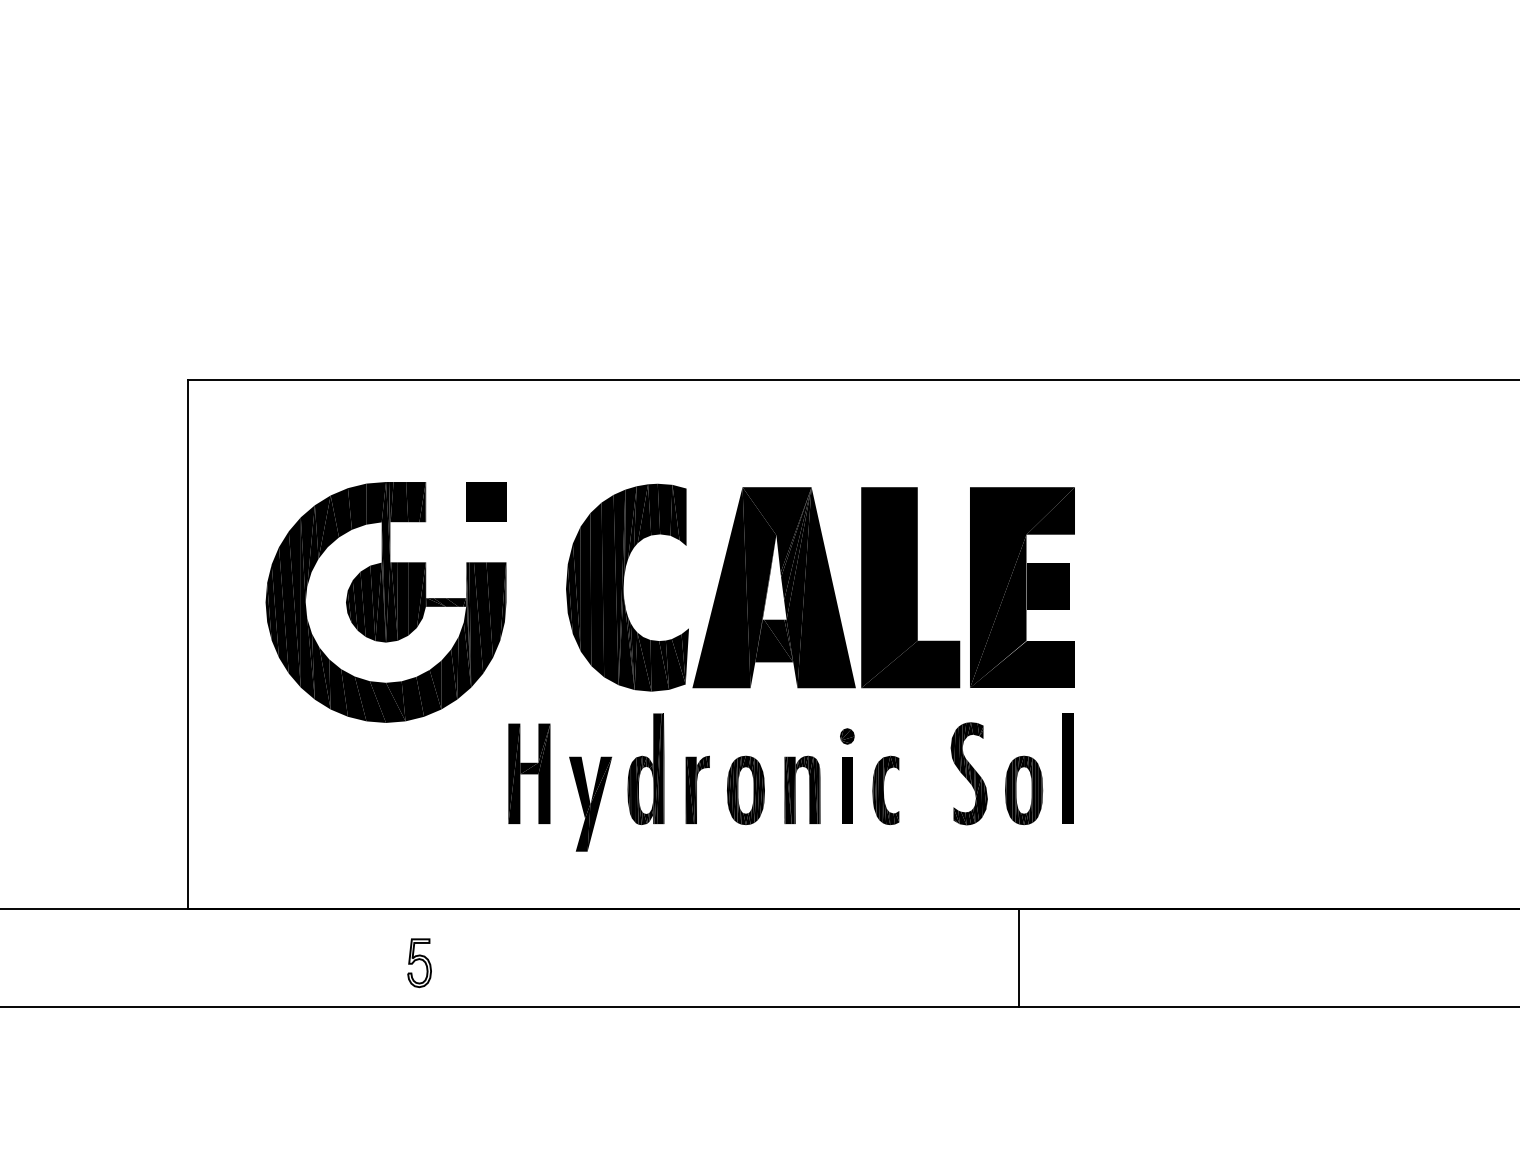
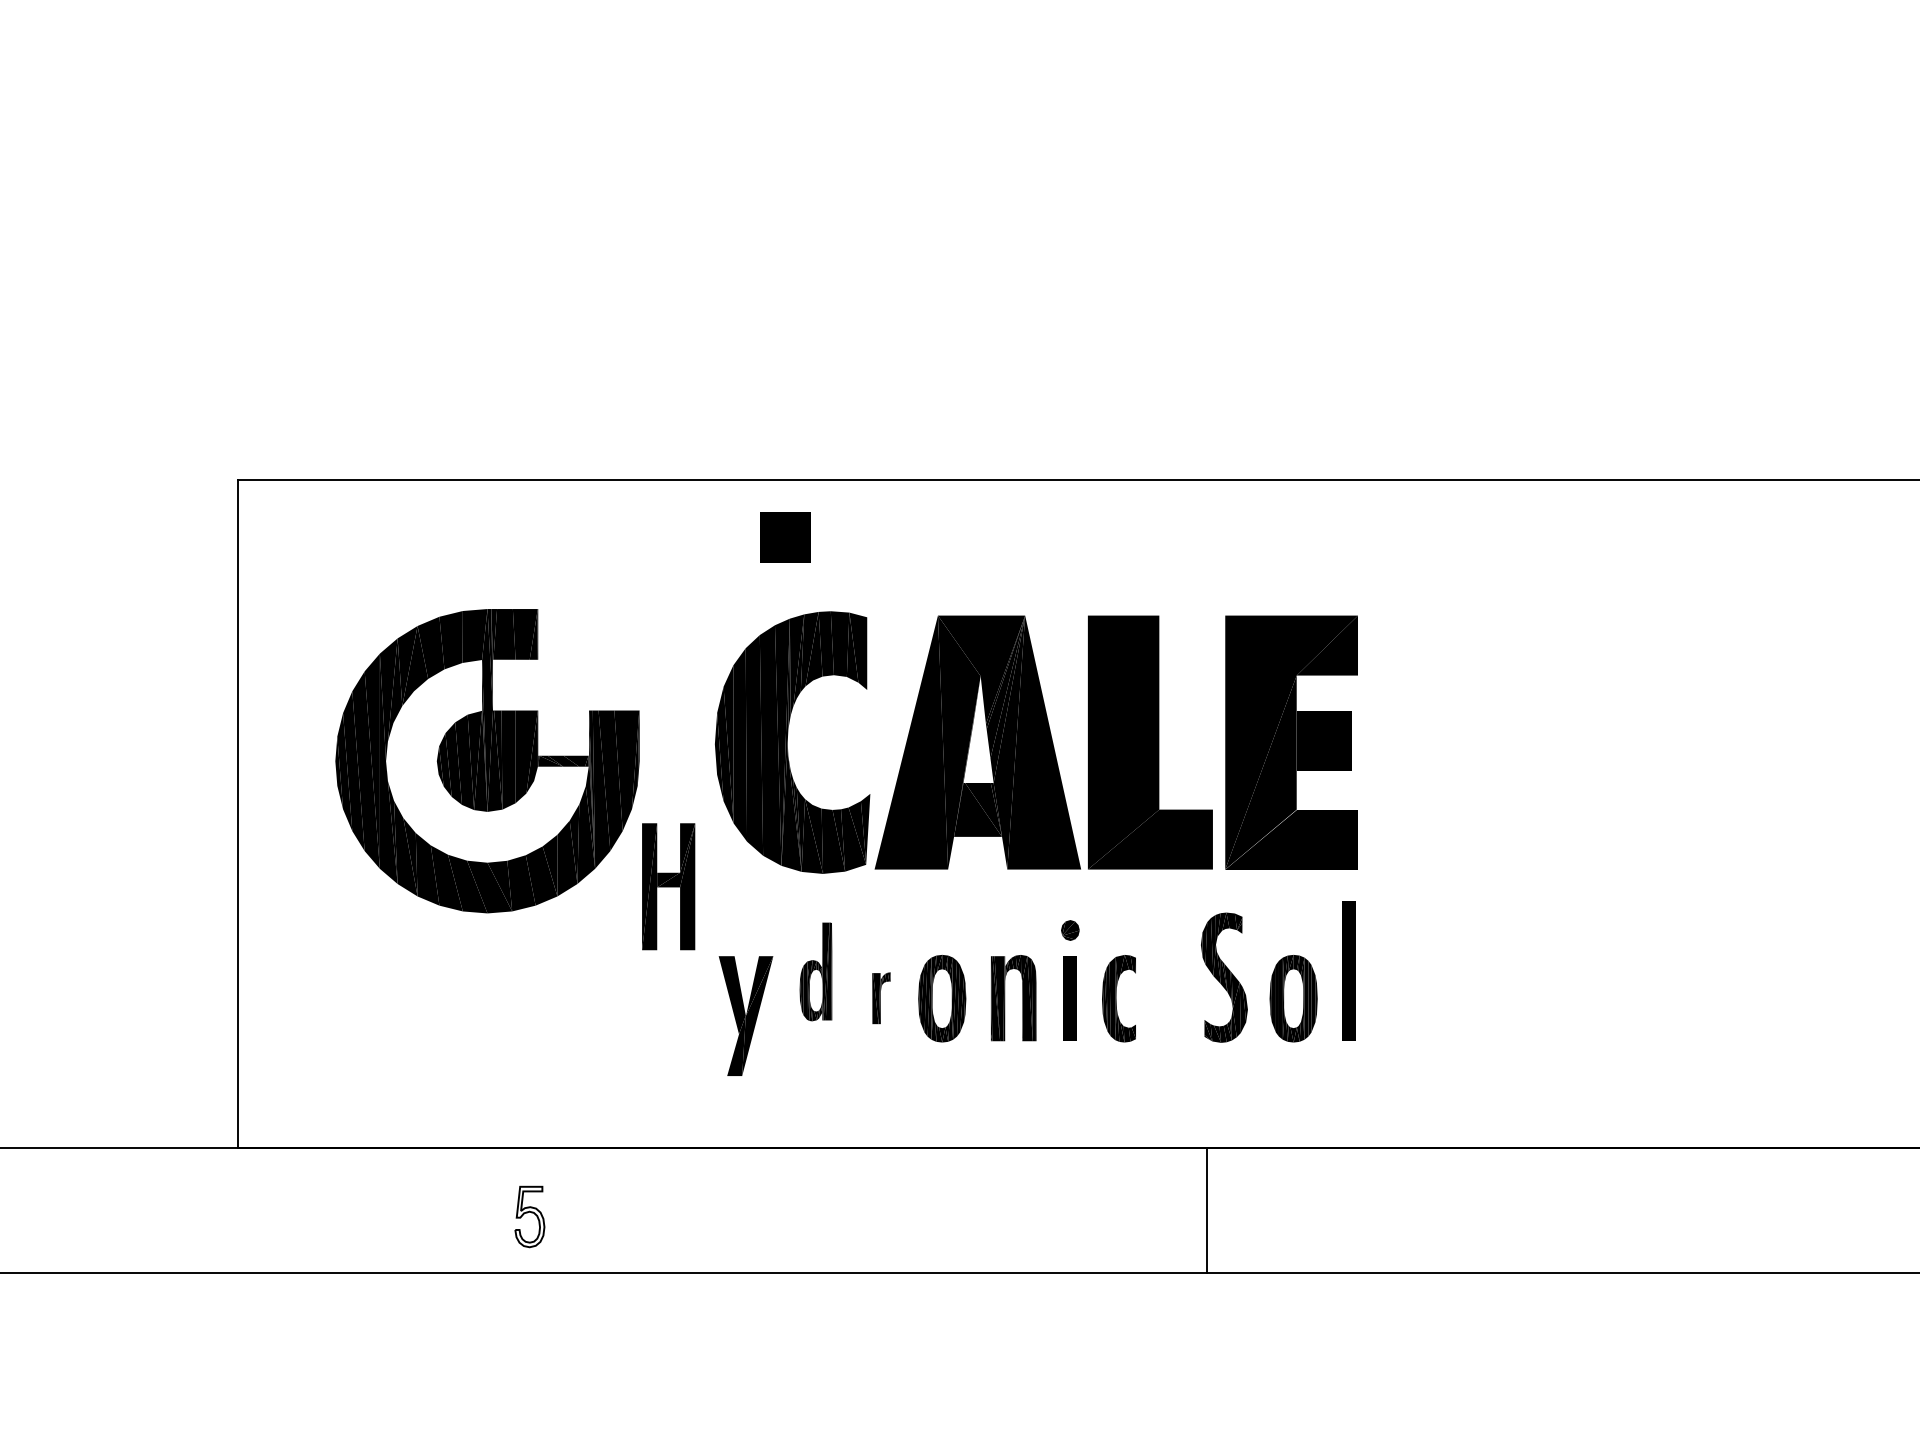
part: (486, 502) -> (785, 537), moved
part: (645, 768) -> (815, 971), size x0.7
part: (529, 773) -> (668, 886), moved
part: (697, 790) -> (881, 998), size x0.6
line: (1019, 958) -> (1207, 1210), moved

